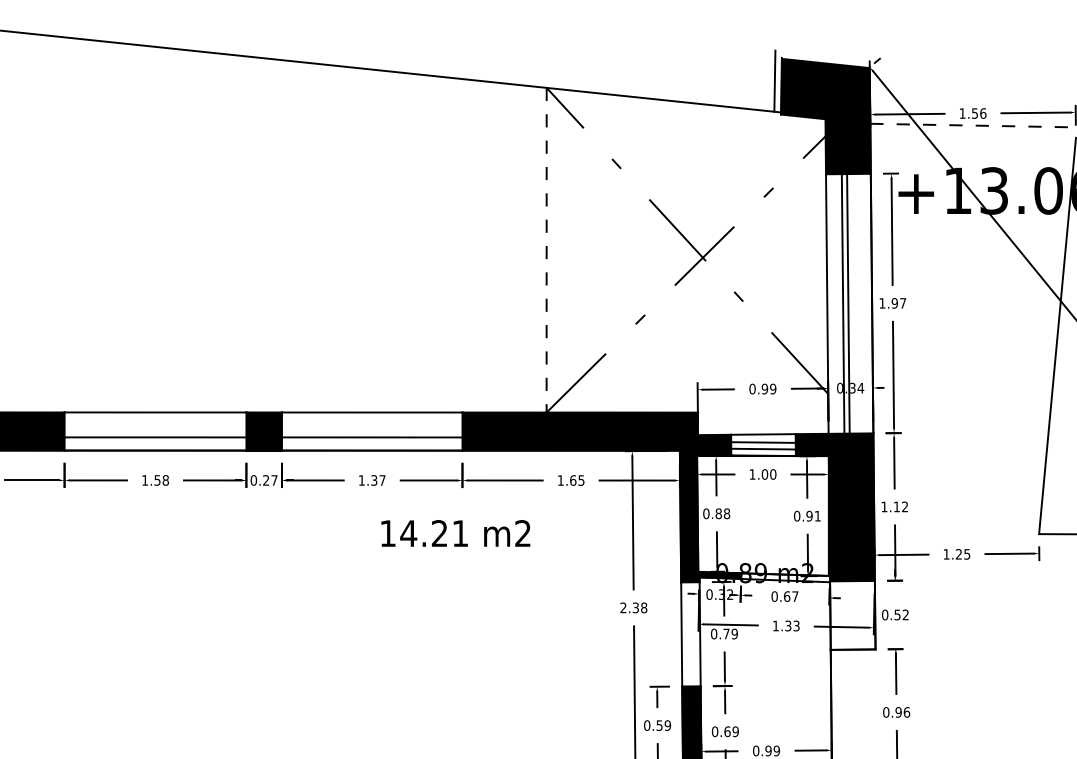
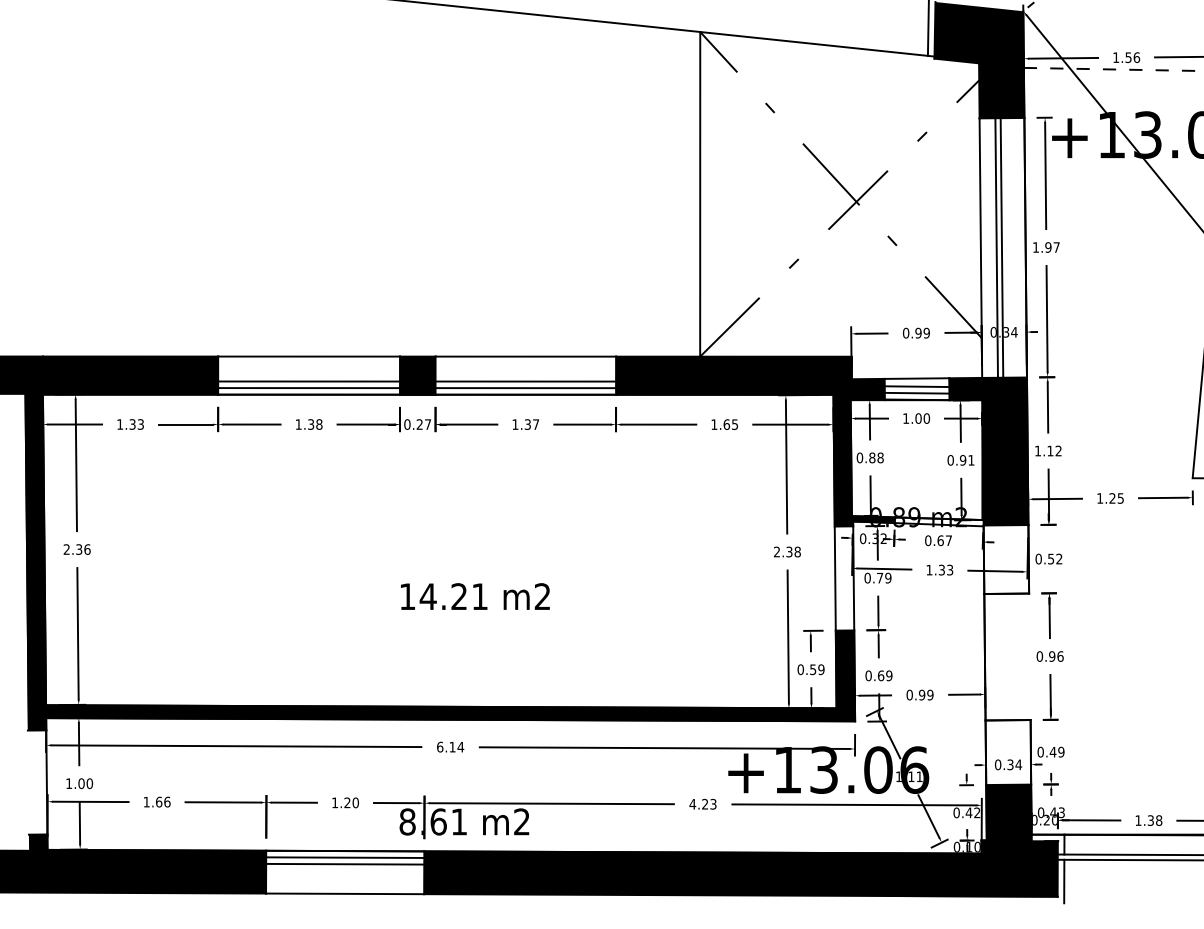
line: (546, 250) -> (700, 194), dashed -> solid
line: (154, 444) -> (308, 388), added
line: (371, 444) -> (525, 388), added
text: (157, 479) -> (311, 423), 1.58 -> 1.38
text: (455, 533) -> (475, 596), moved

